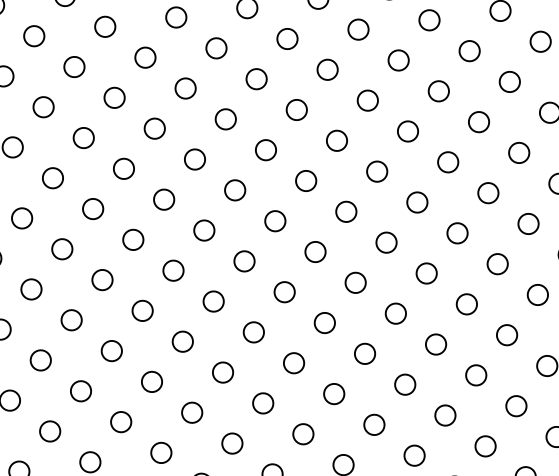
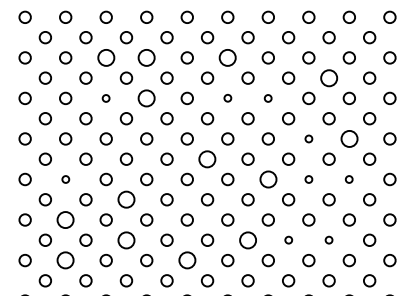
circle: (286, 38) -> (227, 57), size x1.4
circle: (468, 50) -> (328, 77), size x1.4
circle: (144, 57) -> (146, 57), size x1.4
circle: (73, 66) -> (105, 57), size x1.4
circle: (366, 100) -> (267, 98), size x0.6
circle: (296, 108) -> (227, 97), size x0.6
circle: (154, 128) -> (146, 98), size x1.4
circle: (82, 138) -> (105, 98), size x0.6
circle: (517, 152) -> (348, 138), size x1.4
circle: (447, 161) -> (308, 138), size x0.6
circle: (275, 219) -> (207, 158), size x1.4
circle: (526, 224) -> (348, 179), size x0.6
circle: (456, 233) -> (308, 179), size x0.6
circle: (385, 242) -> (267, 179), size x1.4
circle: (31, 289) -> (65, 179), size x0.6
circle: (142, 310) -> (126, 199), size x1.4
circle: (505, 333) -> (328, 239), size x0.6
circle: (435, 343) -> (288, 239), size x0.6
circle: (363, 352) -> (247, 239), size x1.4
circle: (40, 359) -> (65, 219), size x1.4
circle: (151, 380) -> (126, 239), size x1.4
circle: (261, 403) -> (186, 260), size x1.4
circle: (49, 431) -> (65, 260), size x1.4

